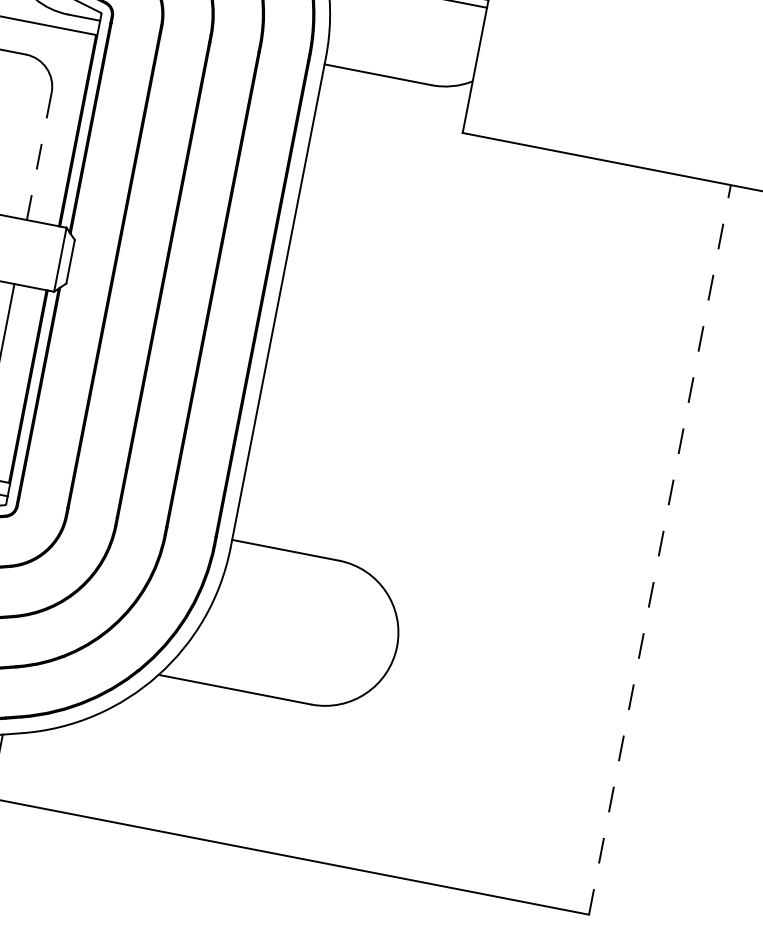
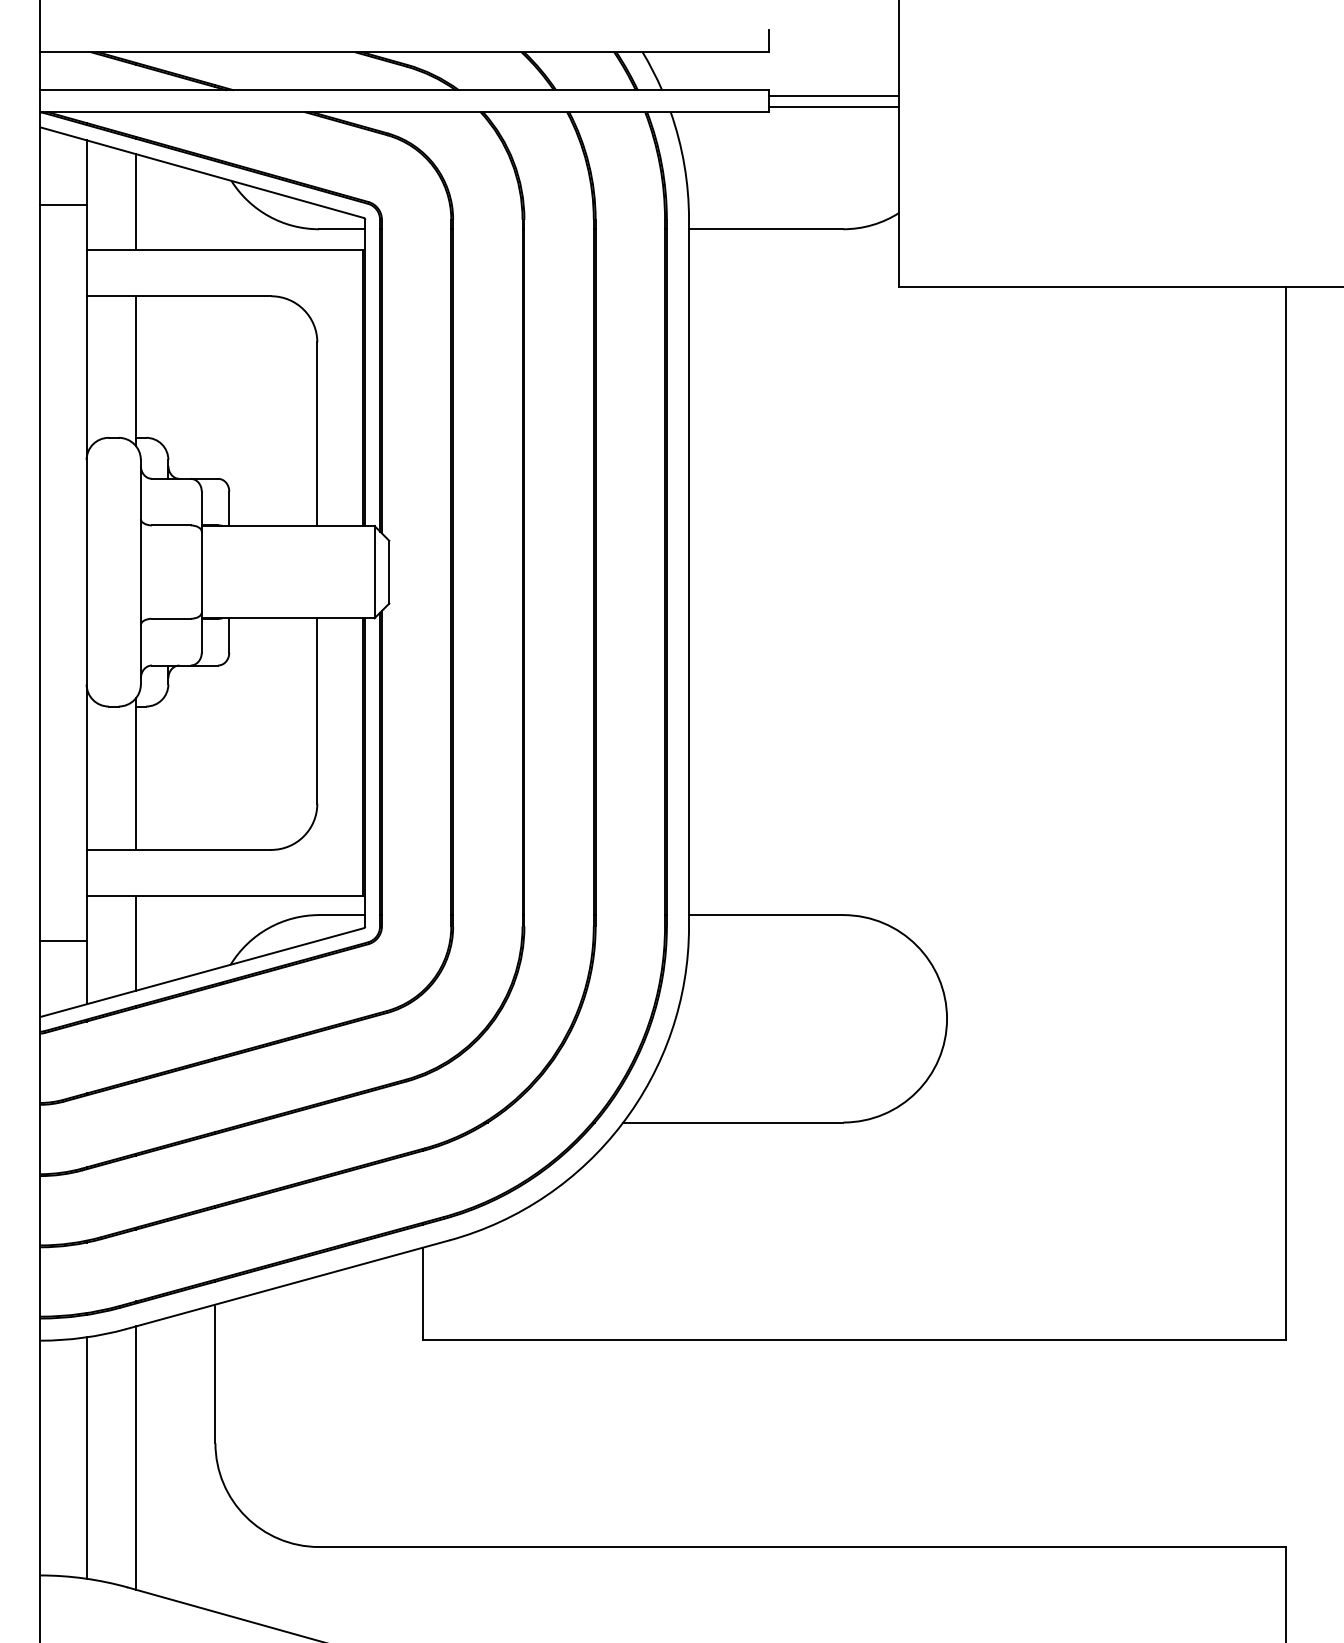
line: (39, 156) -> (317, 434), dashed -> solid
line: (660, 549) -> (1286, 812), dashed -> solid

